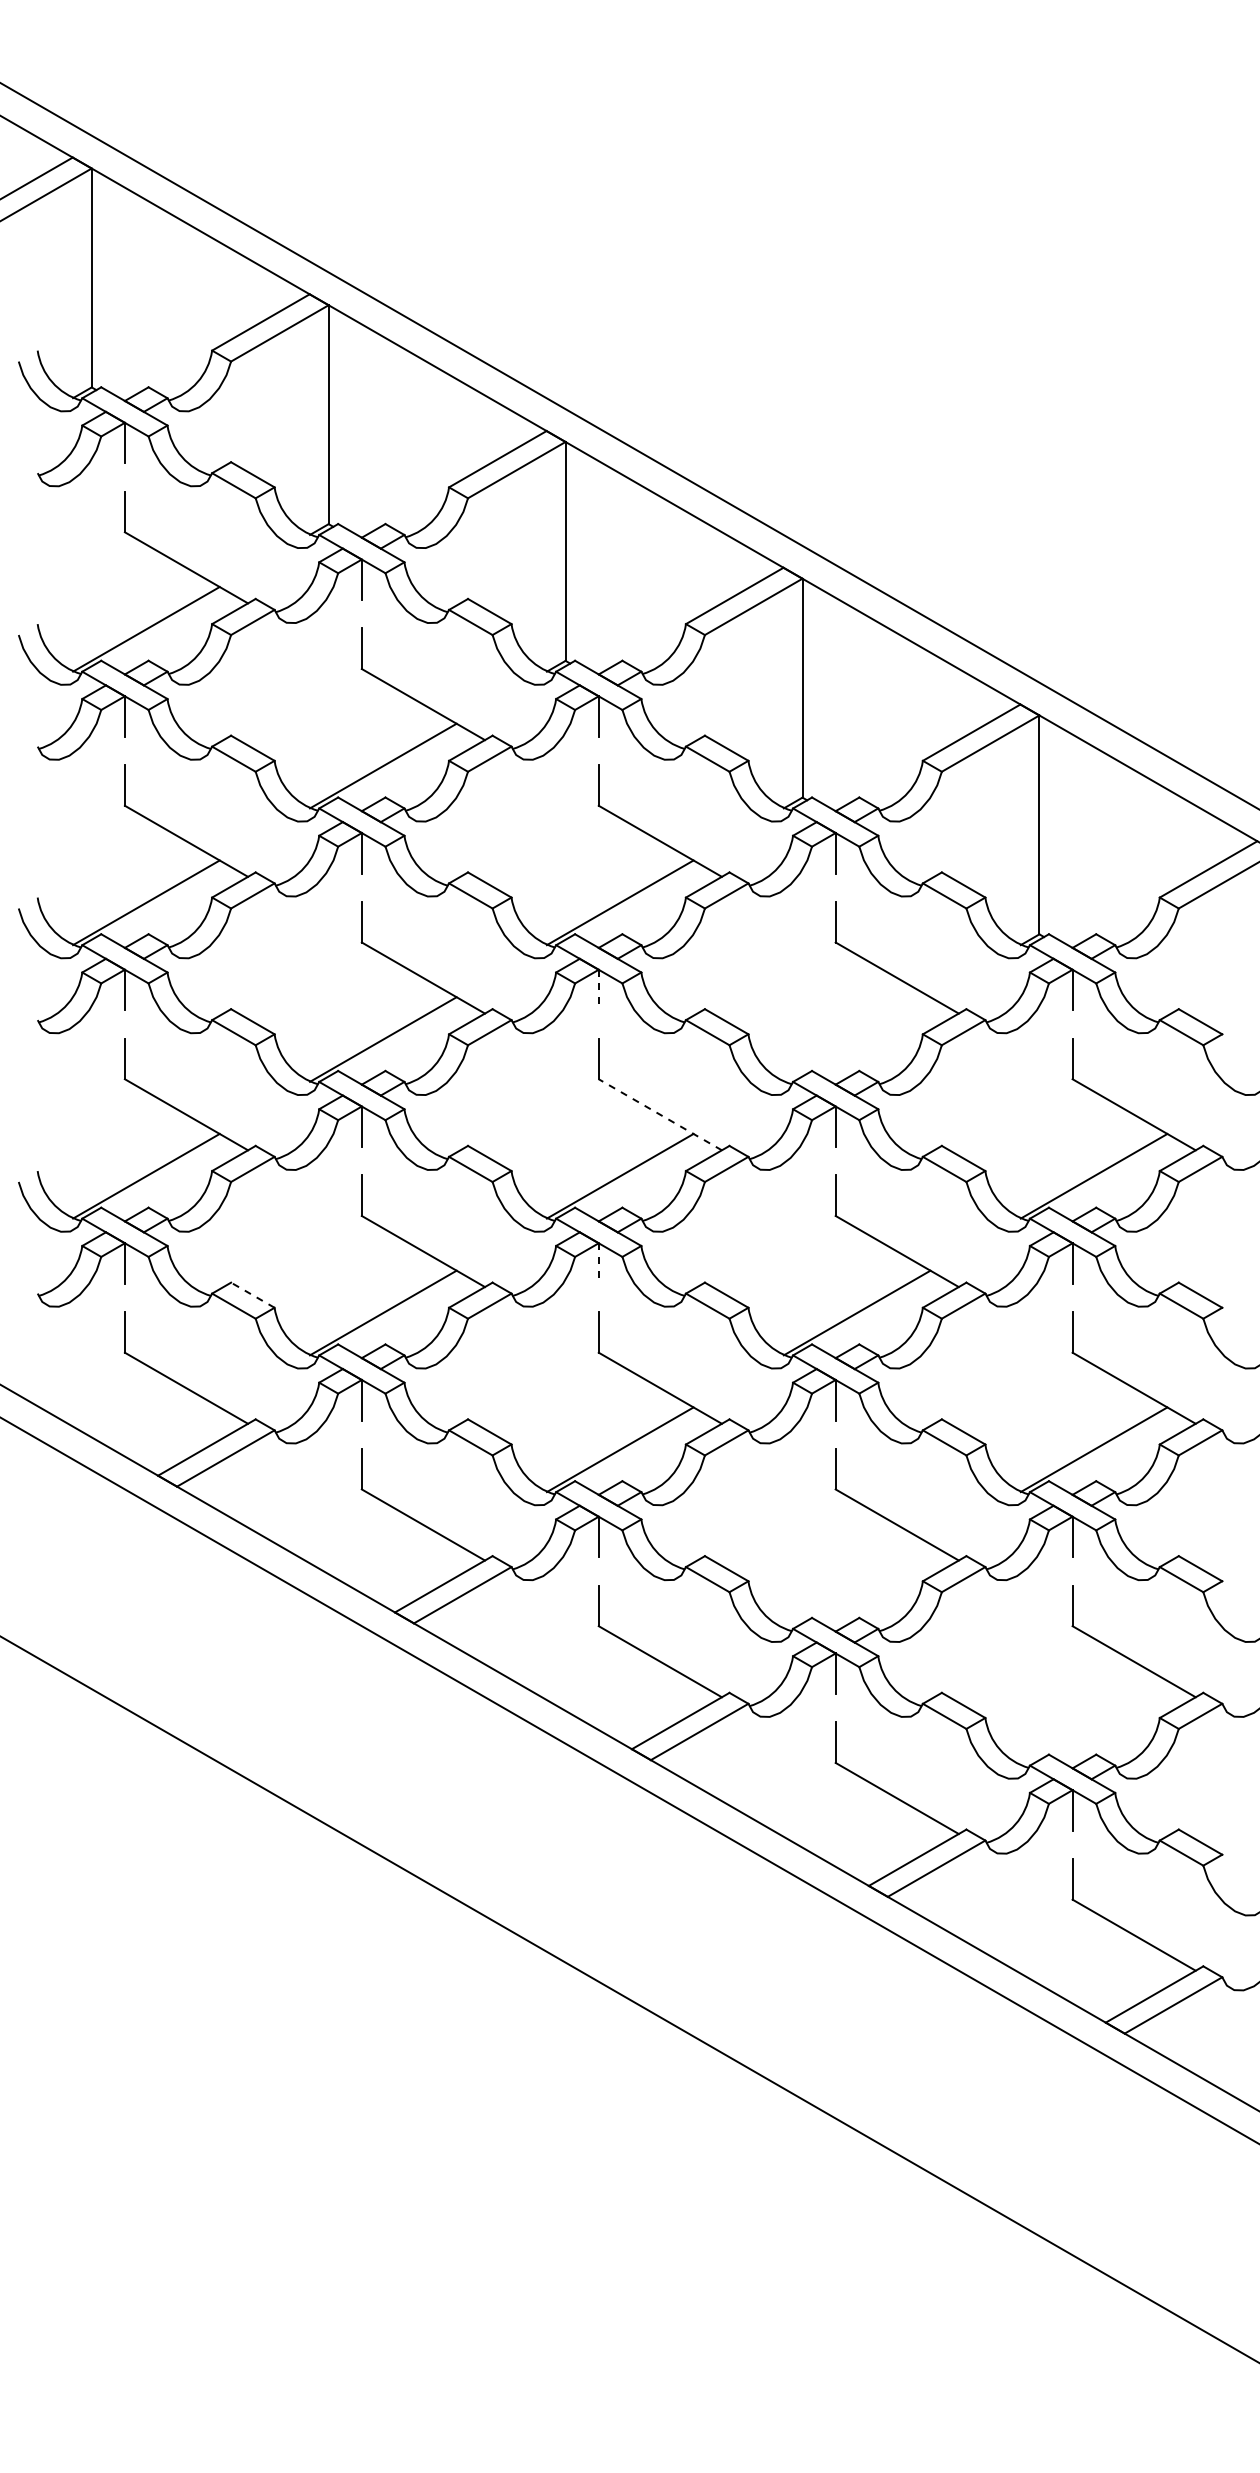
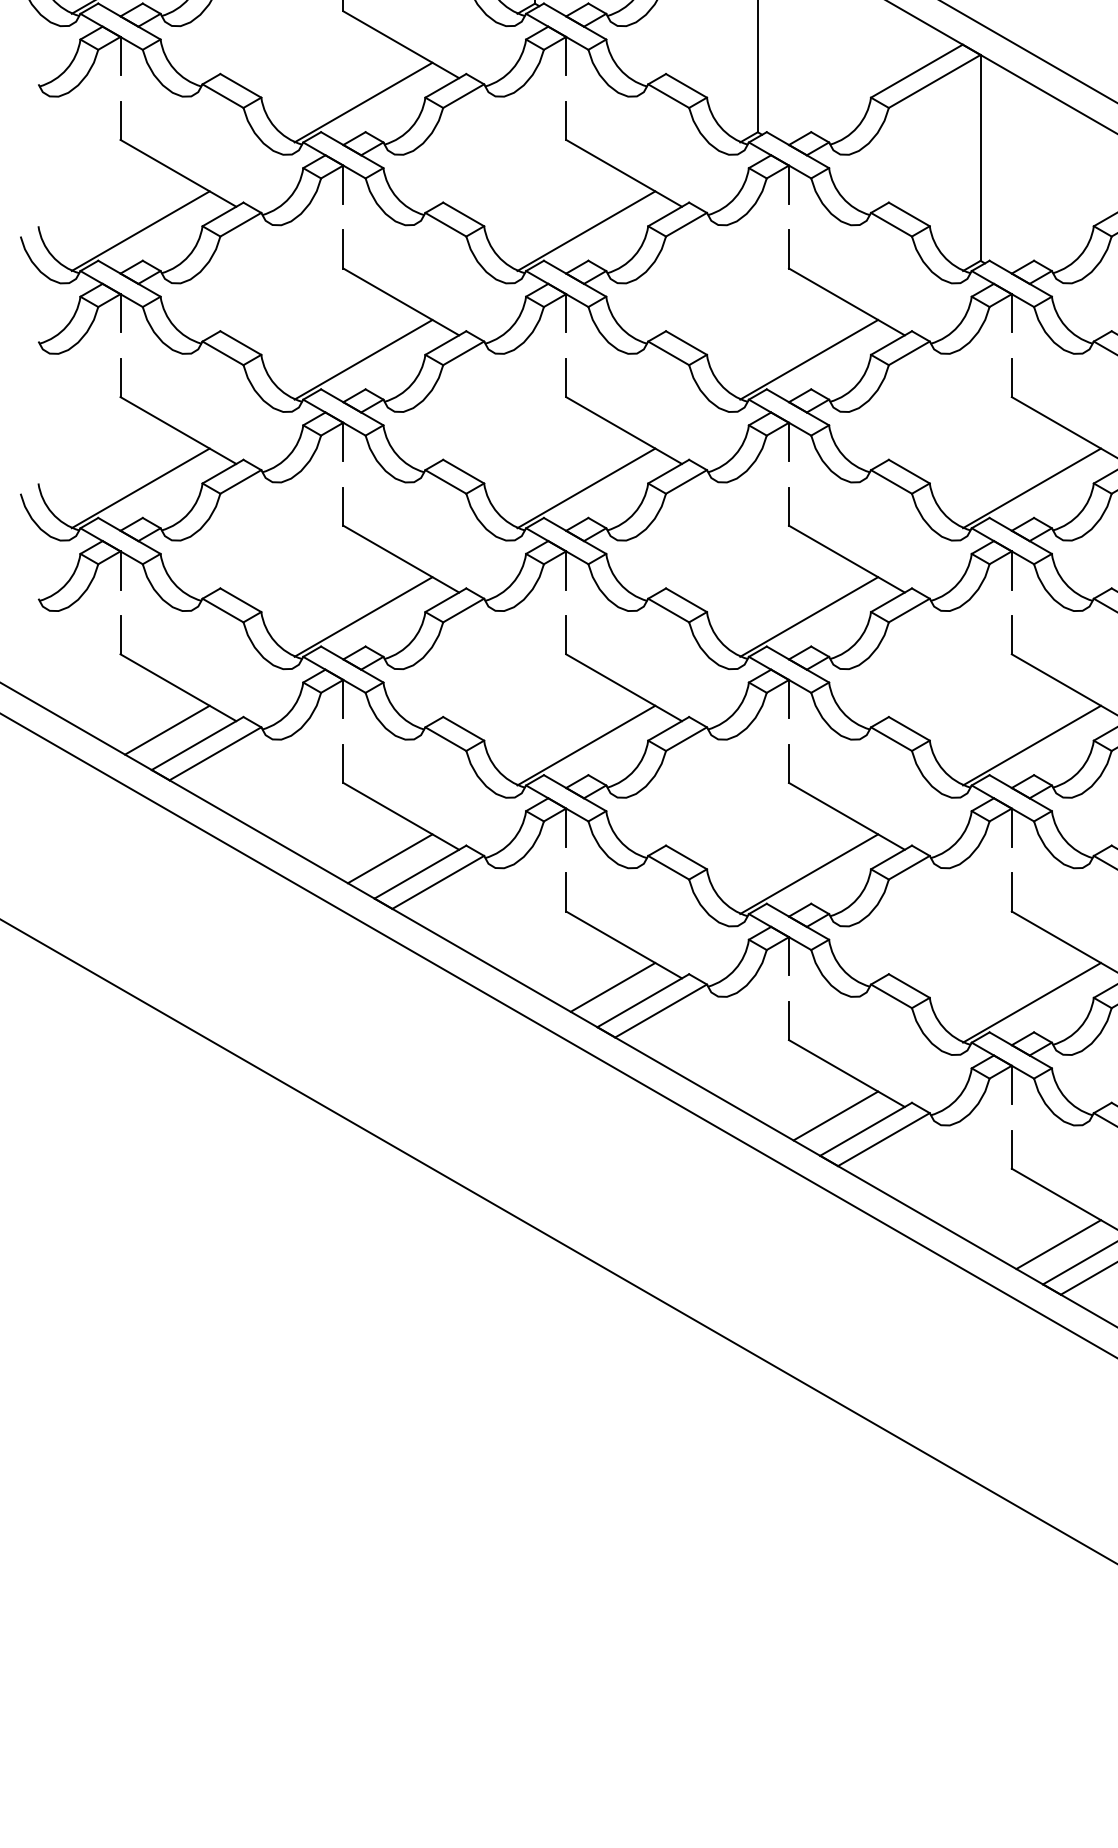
line: (598, 990) -> (565, 313), dashed -> solid
line: (856, 1039) -> (808, 359), added
line: (659, 1114) -> (623, 430), dashed -> solid
line: (598, 1264) -> (565, 571), dashed -> solid
line: (252, 1294) -> (240, 599), dashed -> solid
line: (174, 1433) -> (167, 730), added
line: (411, 1570) -> (390, 859), added
line: (856, 1586) -> (808, 874), added
line: (648, 1706) -> (612, 987), added
line: (1093, 1722) -> (1031, 1002), added
line: (885, 1843) -> (835, 1115), added
line: (1122, 1980) -> (1058, 1244), added

